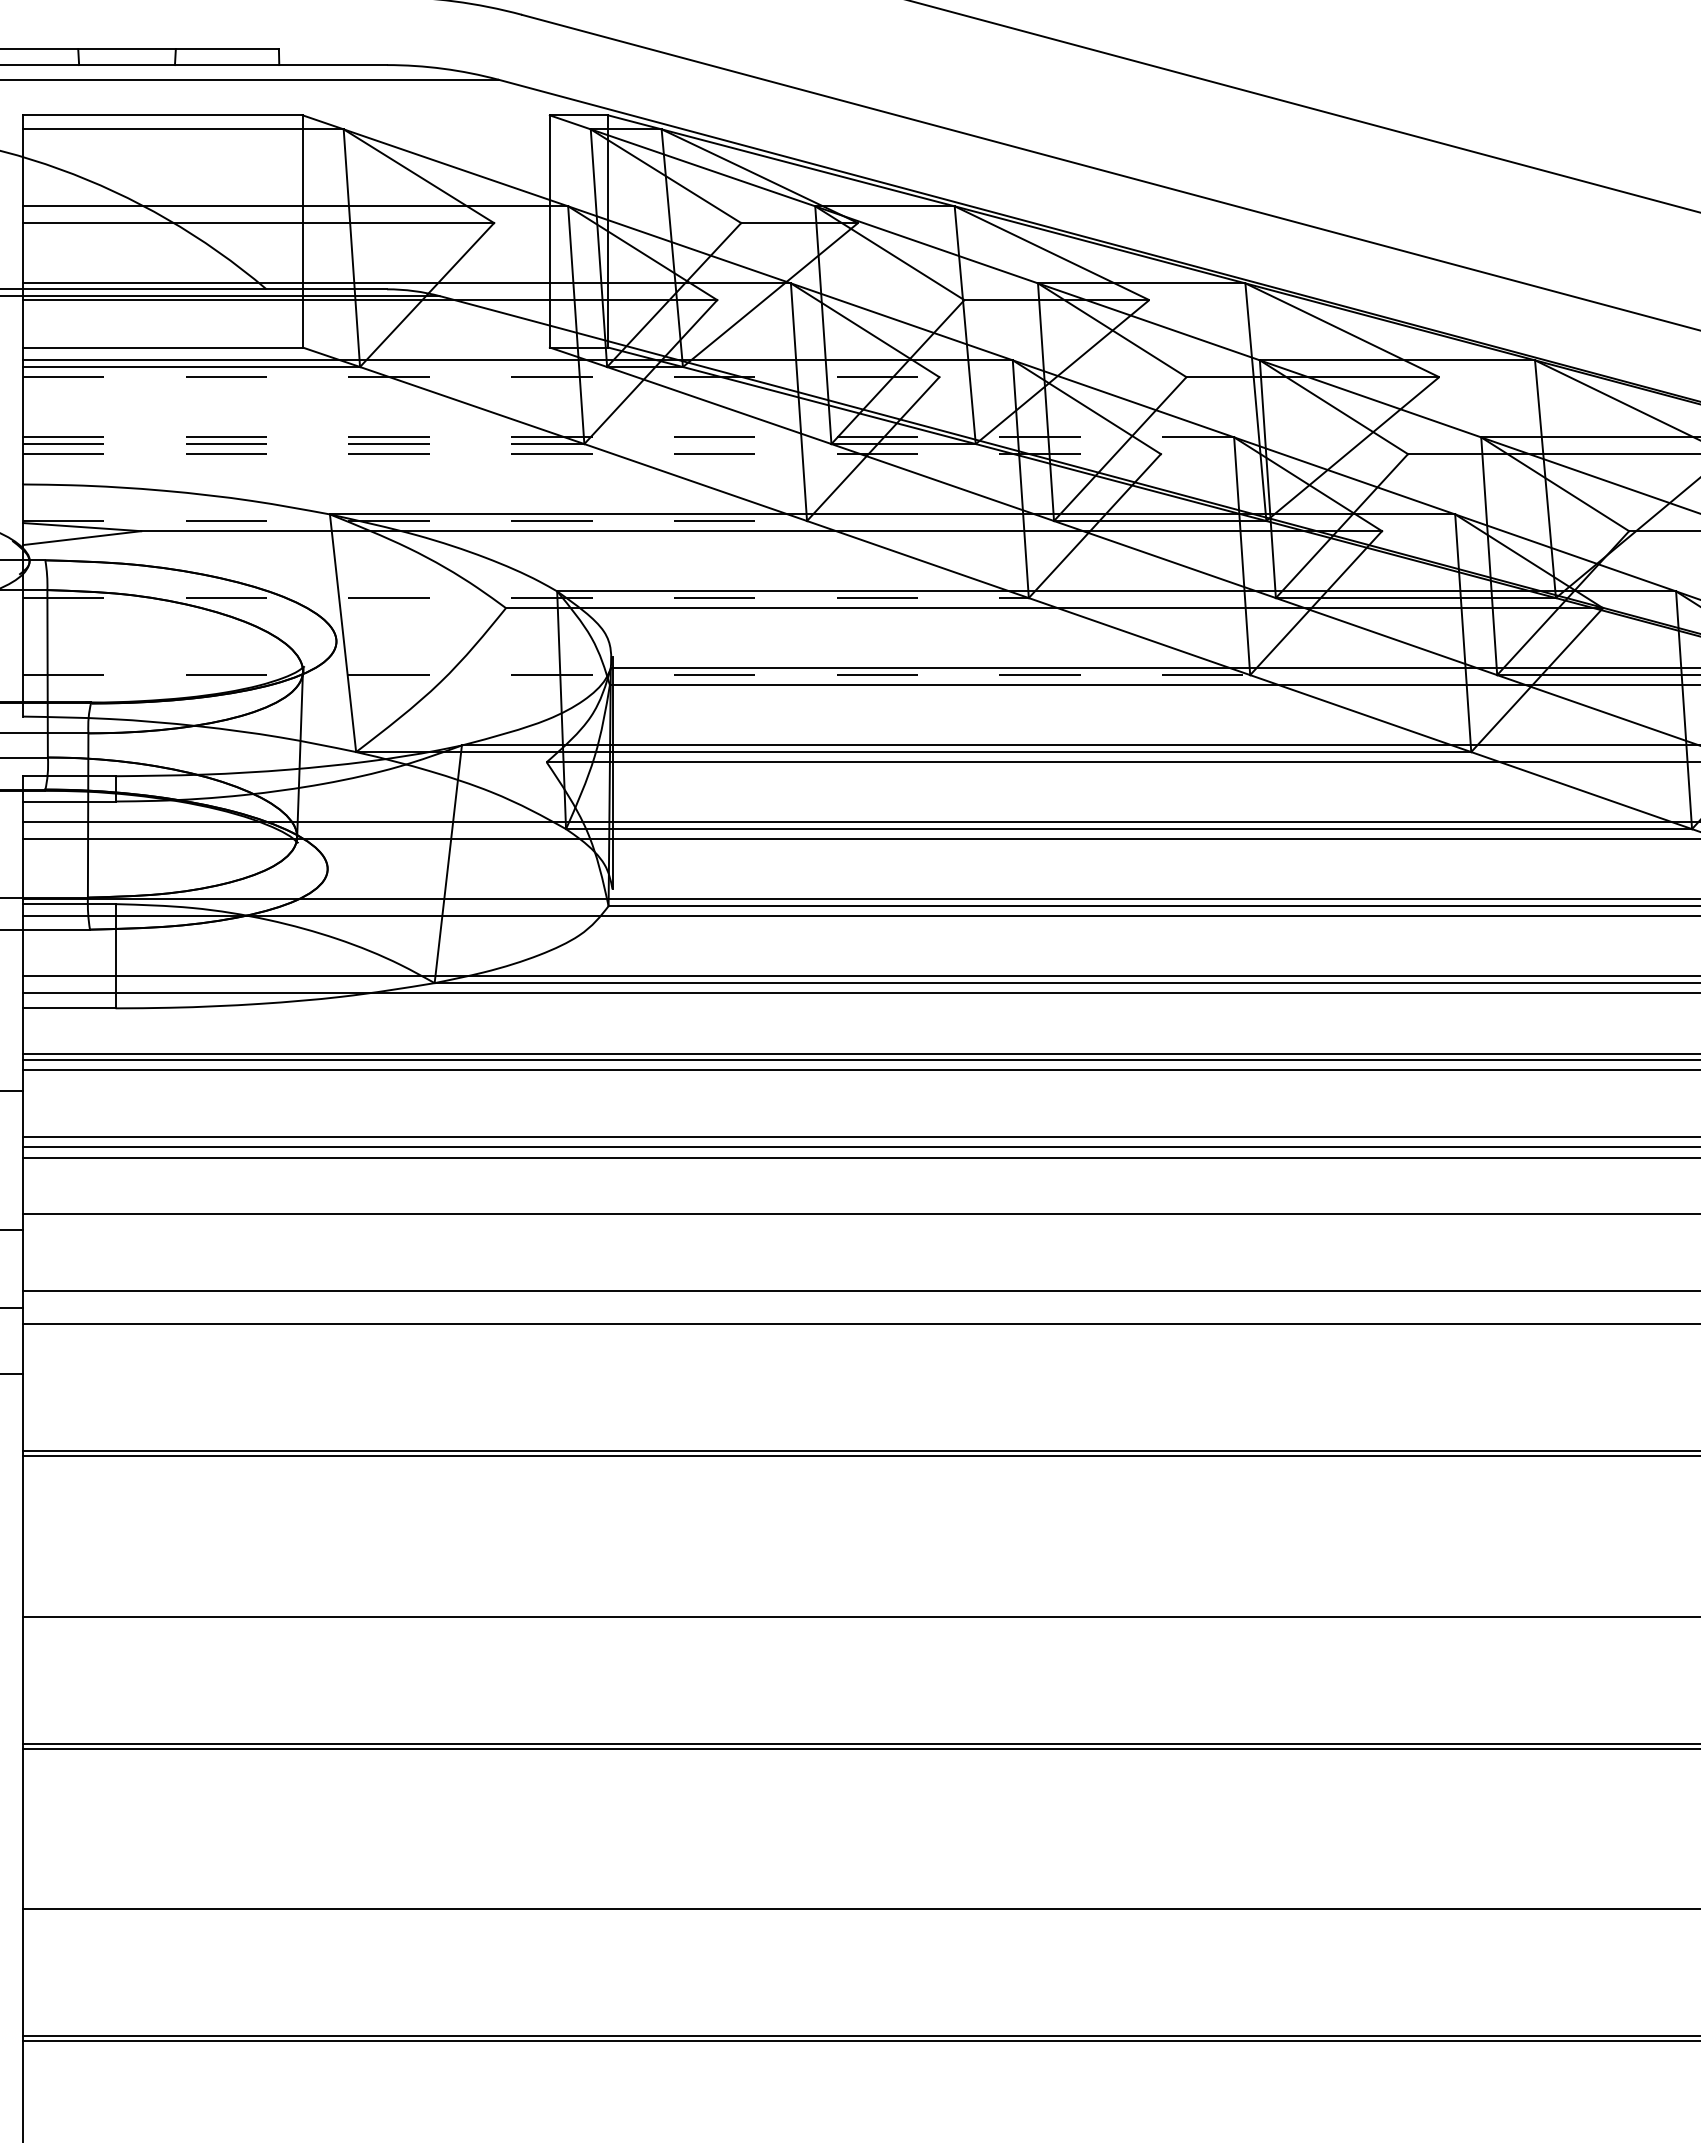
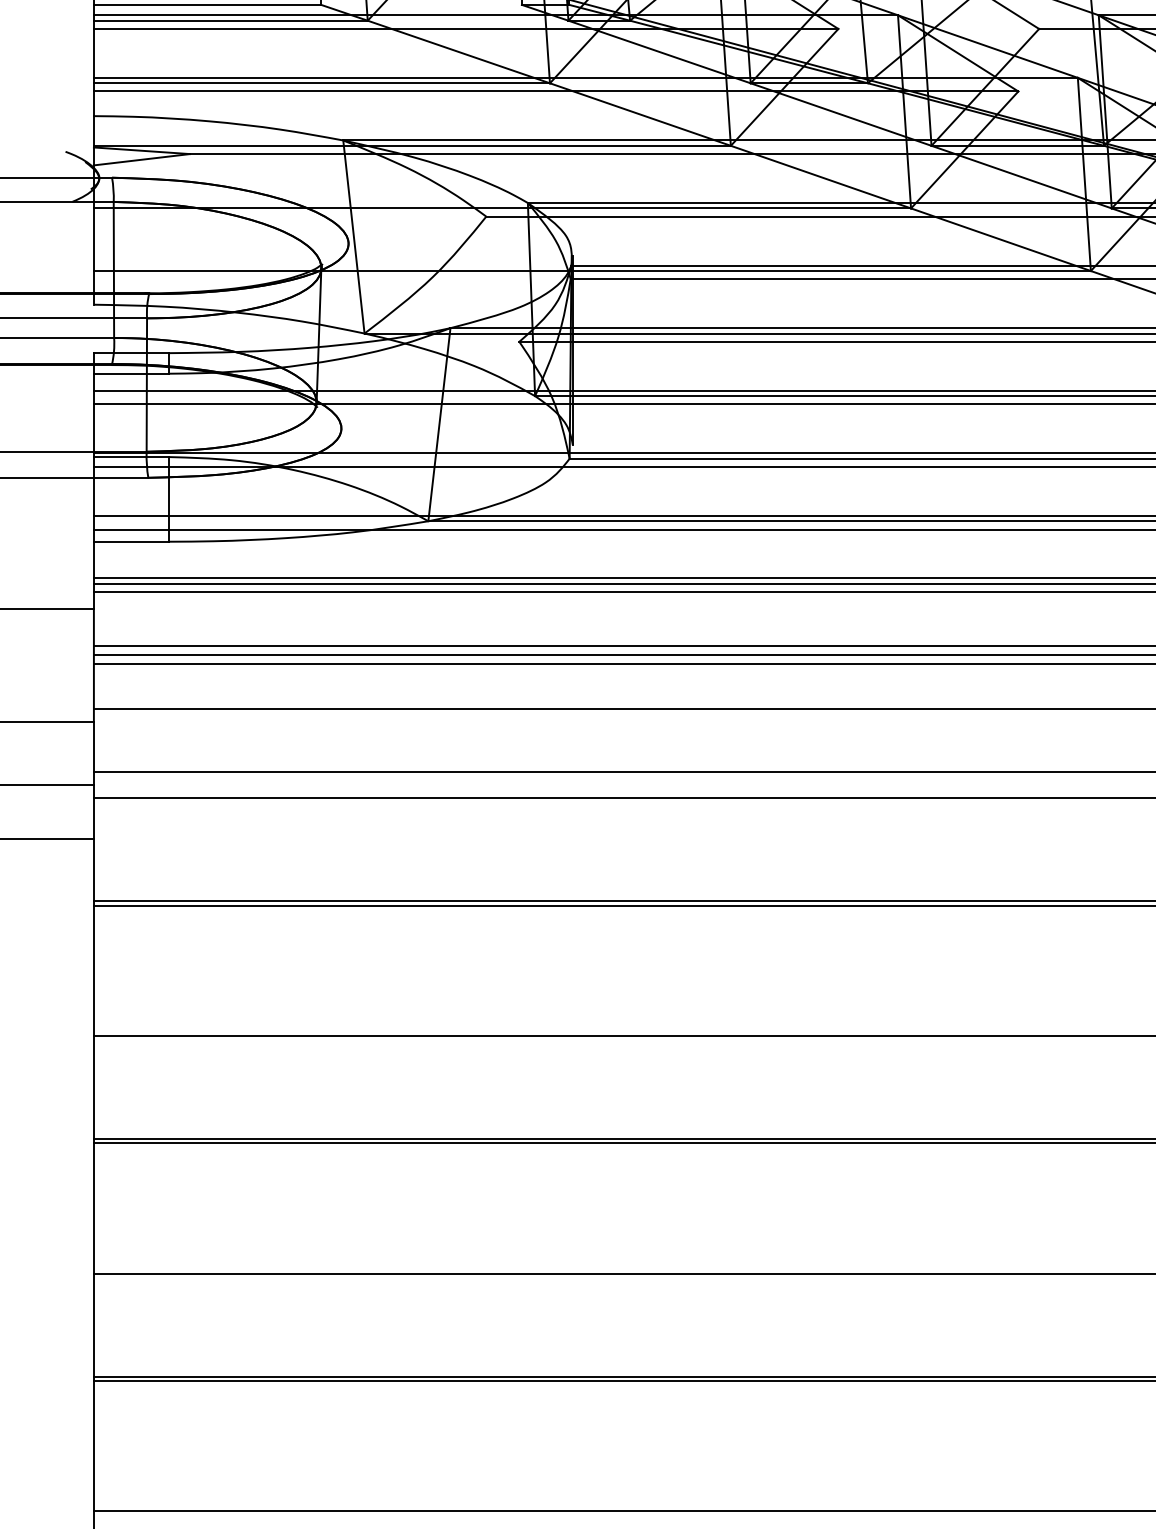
line: (481, 377) -> (466, 29), dashed -> solid
line: (628, 437) -> (585, 77), dashed -> solid
line: (303, 444) -> (321, 83), dashed -> solid
line: (591, 454) -> (555, 91), dashed -> solid
line: (415, 521) -> (412, 146), dashed -> solid
line: (525, 598) -> (502, 208), dashed -> solid
line: (636, 675) -> (592, 271), dashed -> solid

